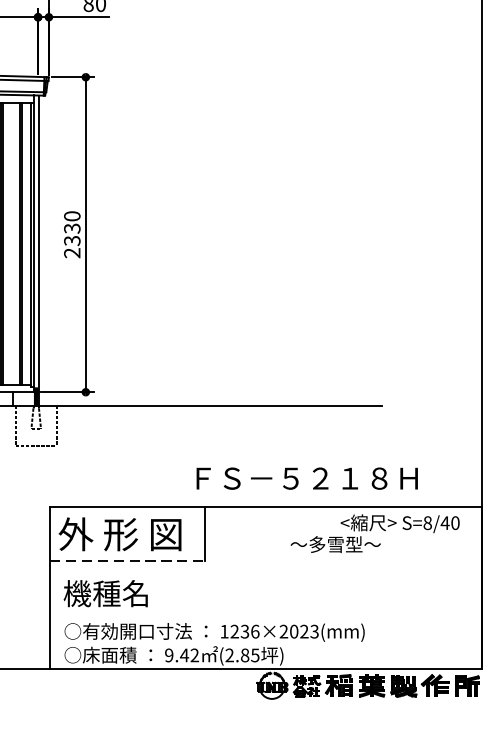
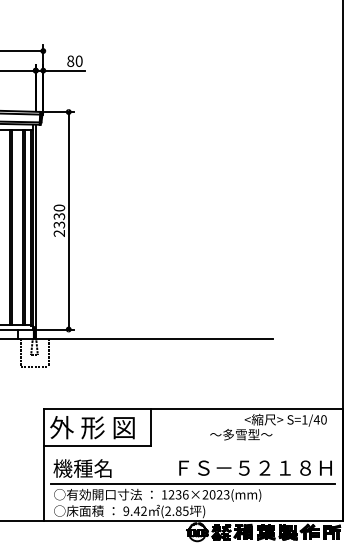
text: (307, 477) -> (255, 467), moved
text: (427, 522) -> (304, 419), S=8/40 -> S=1/40
line: (127, 561) -> (97, 446), dashed -> solid
line: (266, 615) -> (193, 483), added

